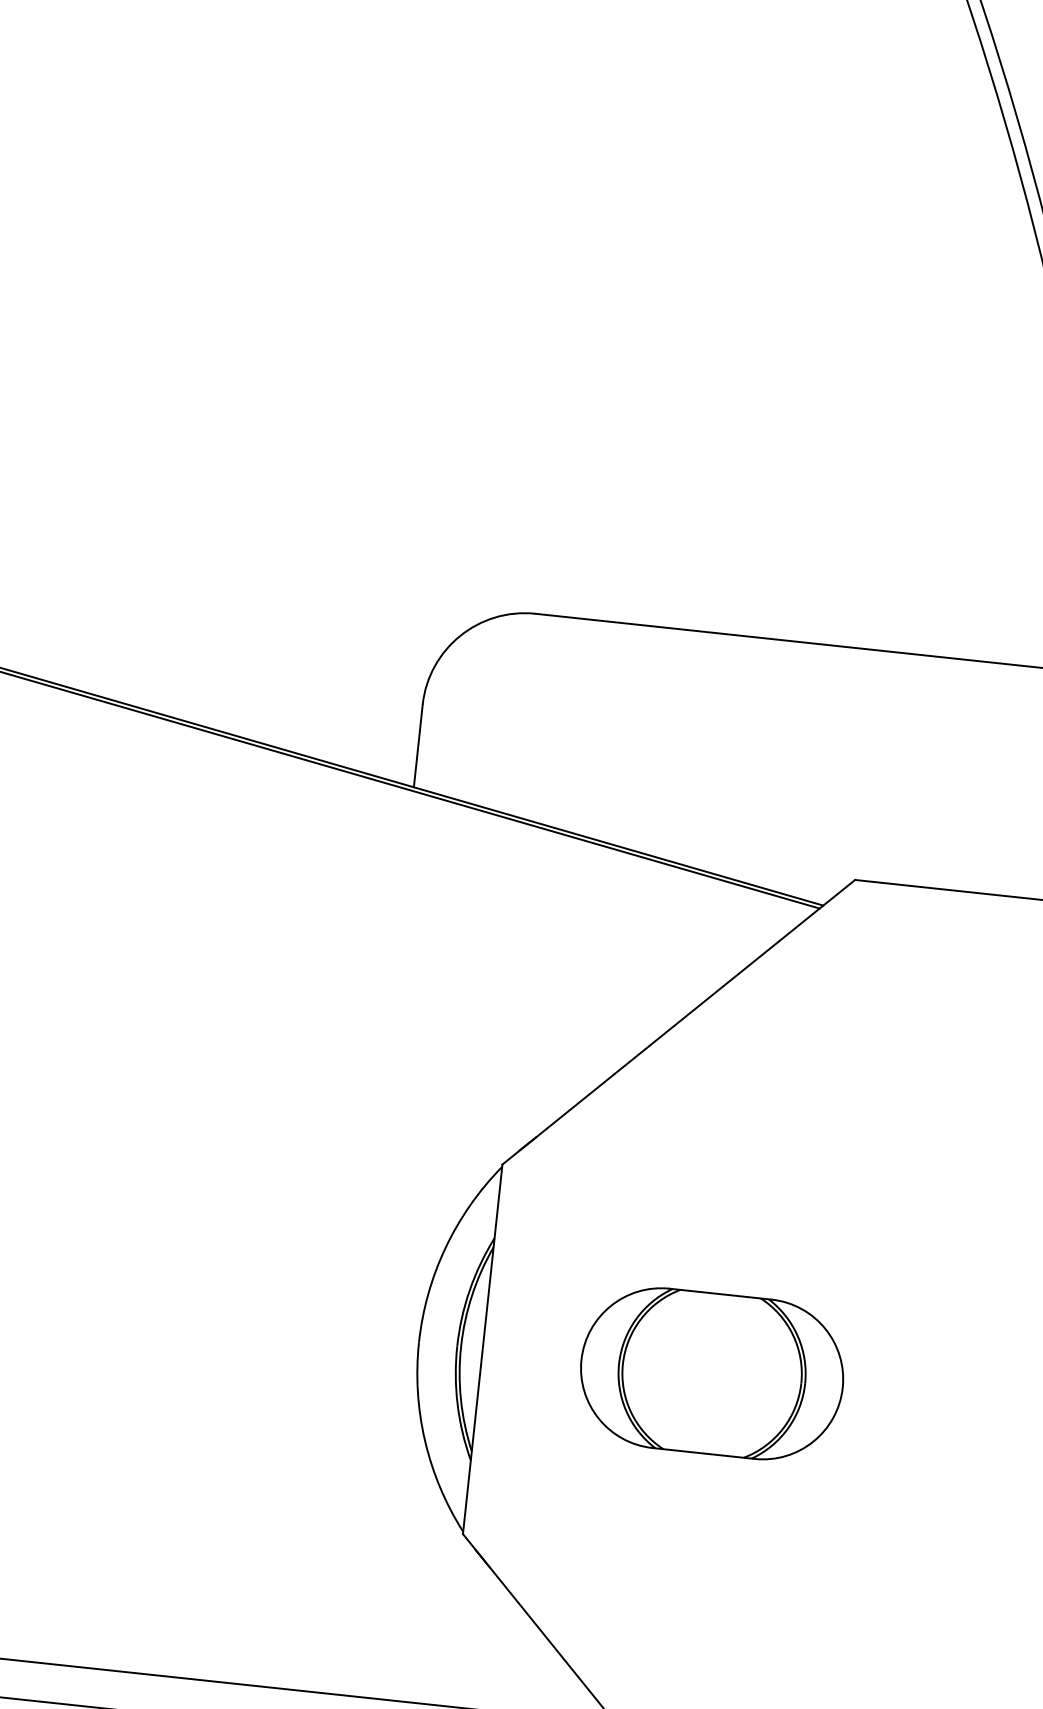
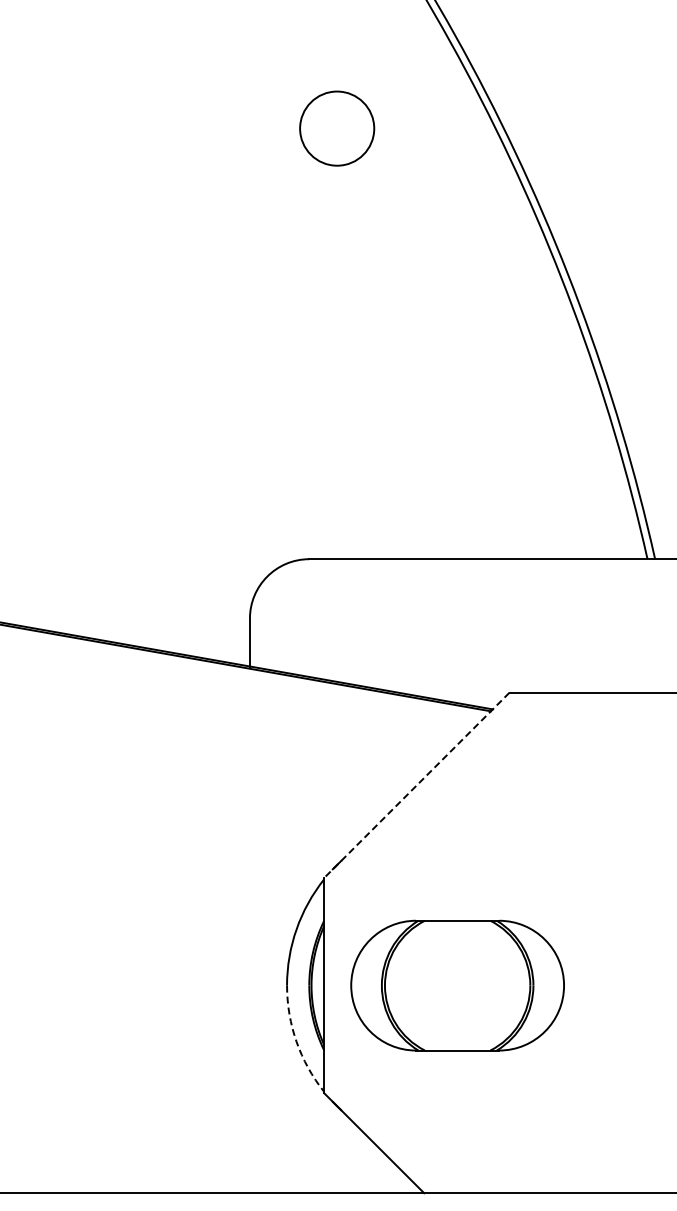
line: (678, 1022) -> (416, 785), solid -> dashed
part: (711, 1373) -> (457, 985), size x1.4
arc: (424, 1440) -> (296, 1041), solid -> dashed

